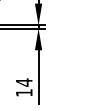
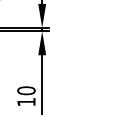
text: (23, 82) -> (25, 90), 14 -> 10

